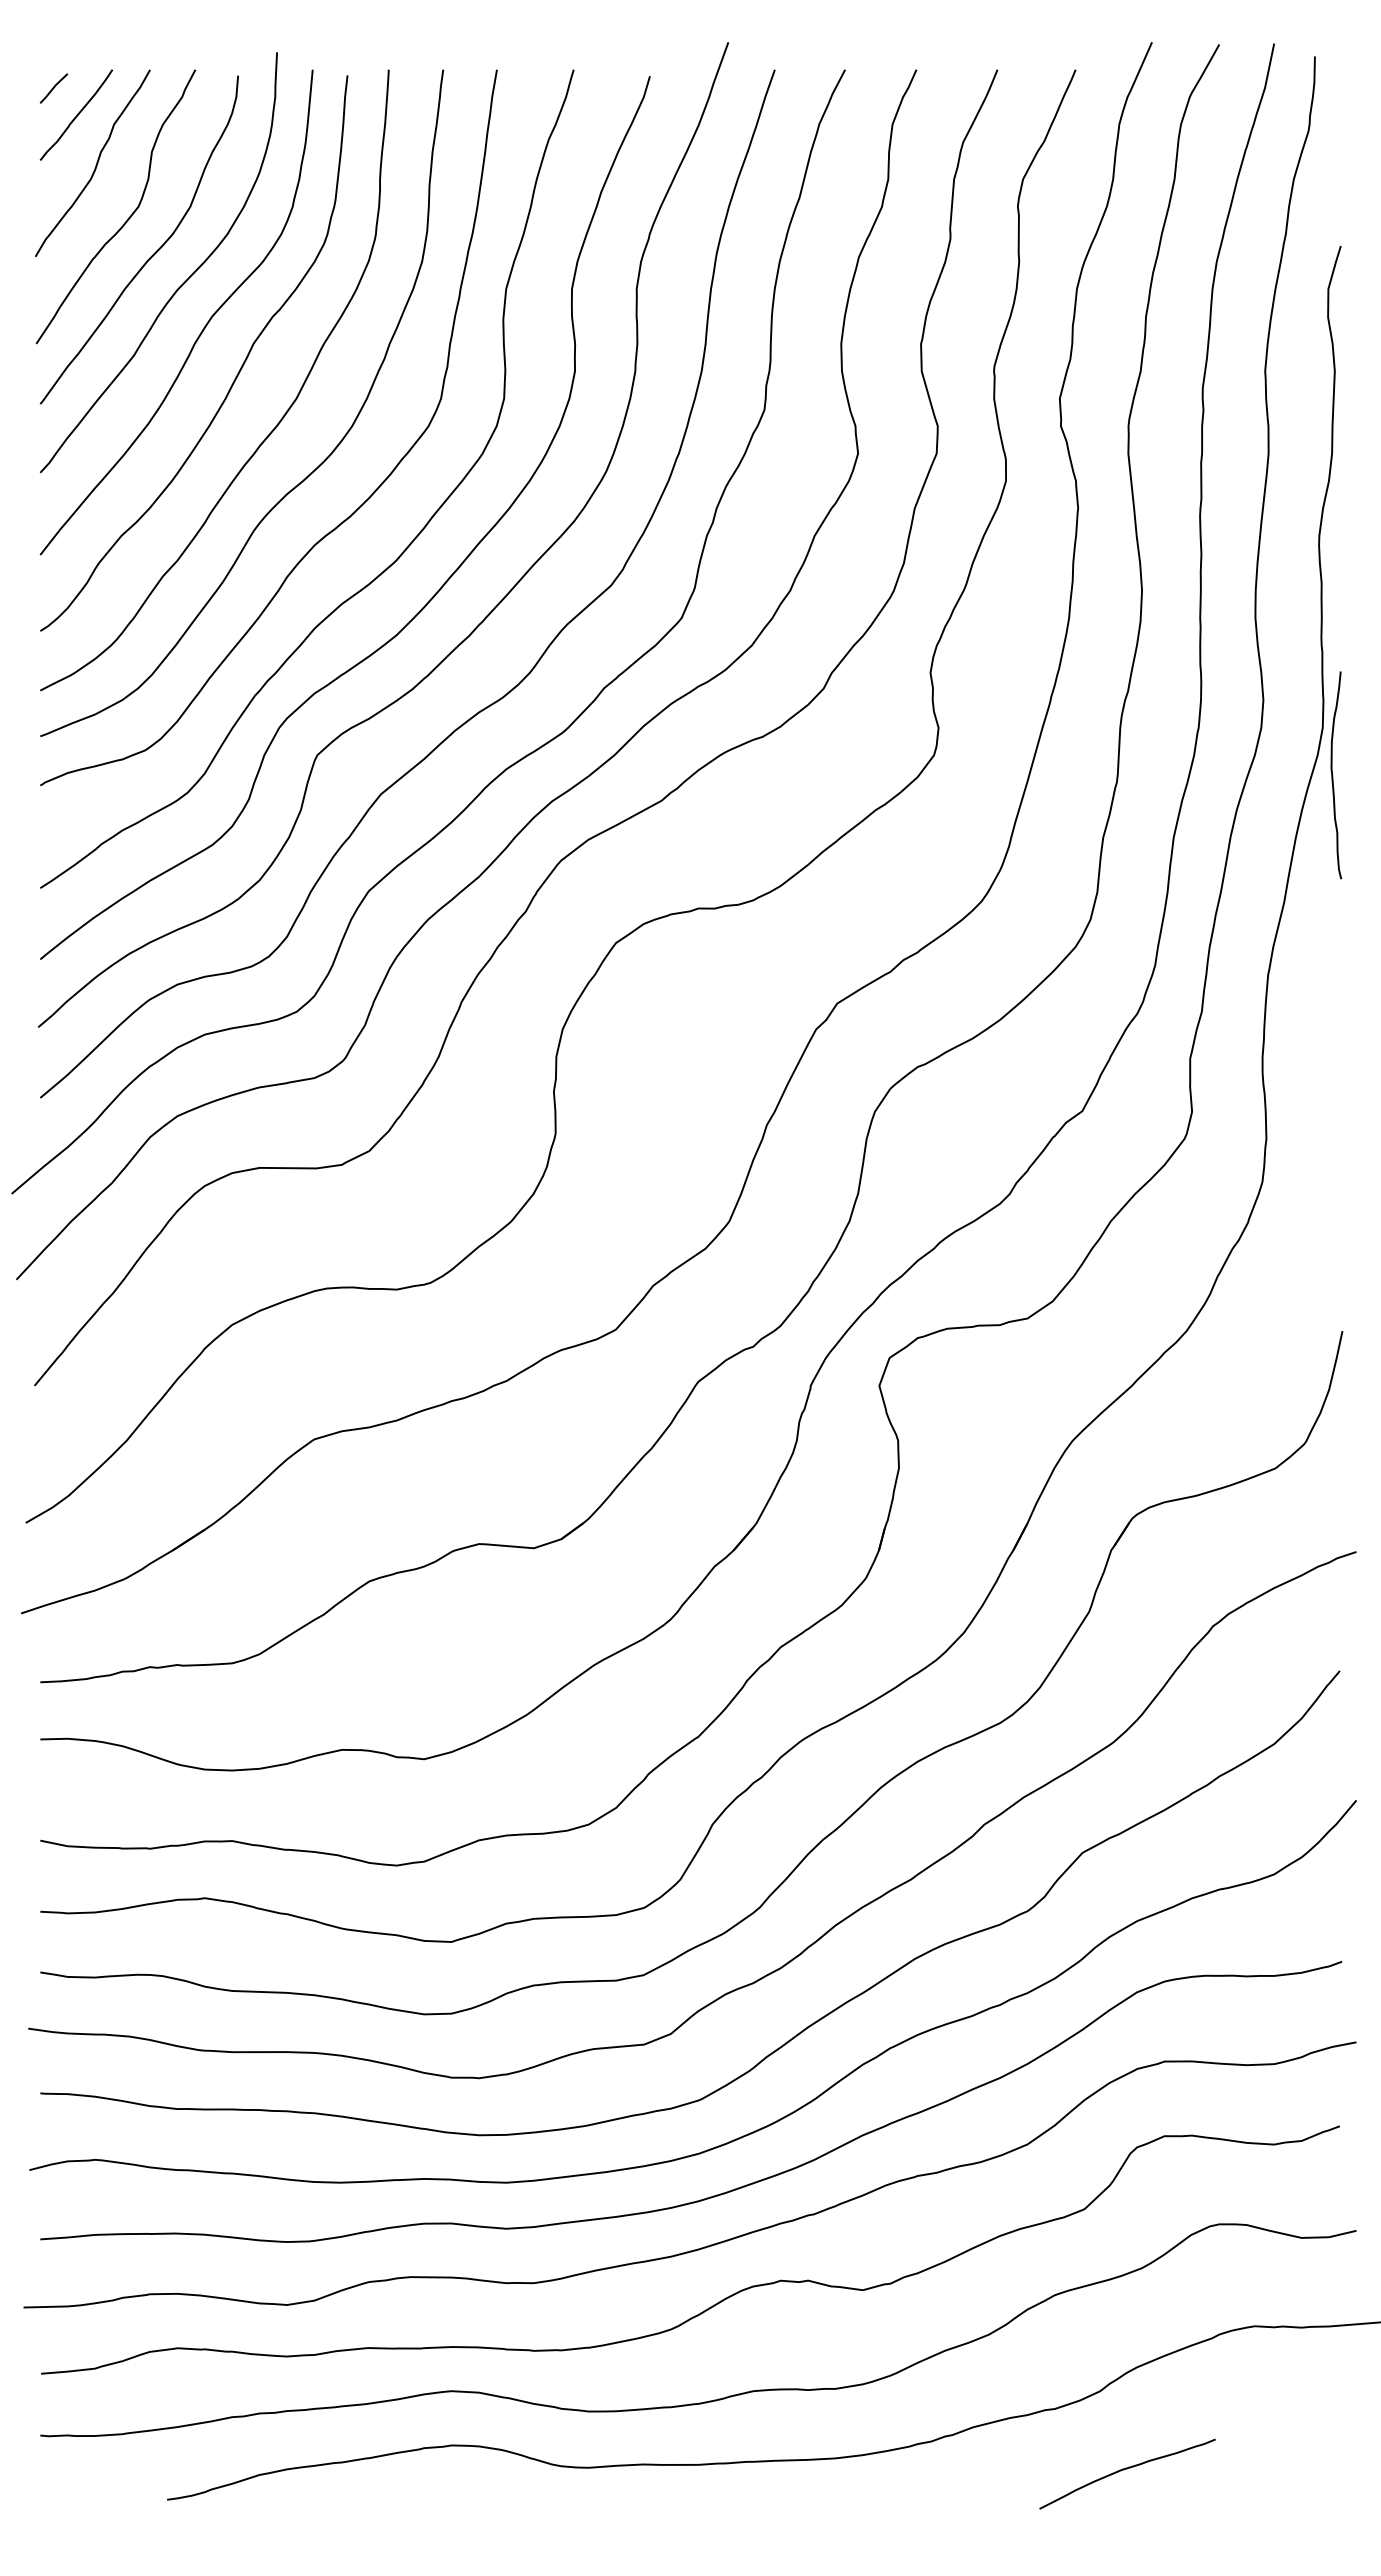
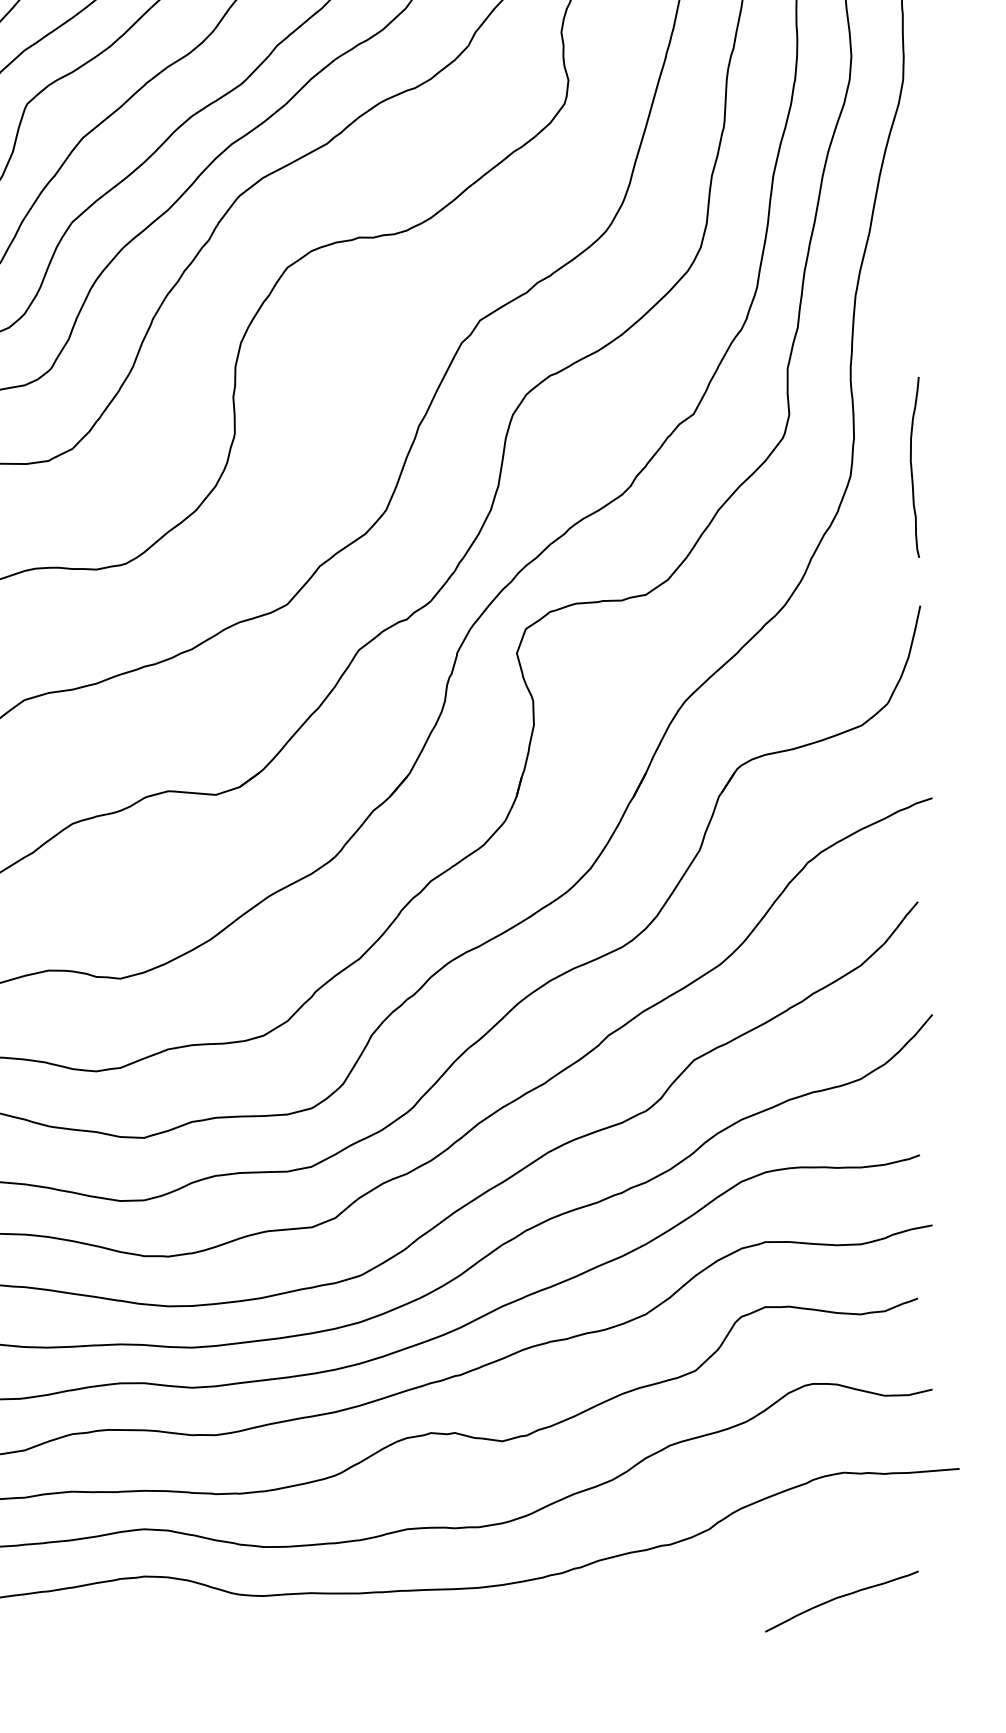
curve: (1333, 775) -> (912, 467), moved
curve: (1127, 2469) -> (841, 1597), moved

